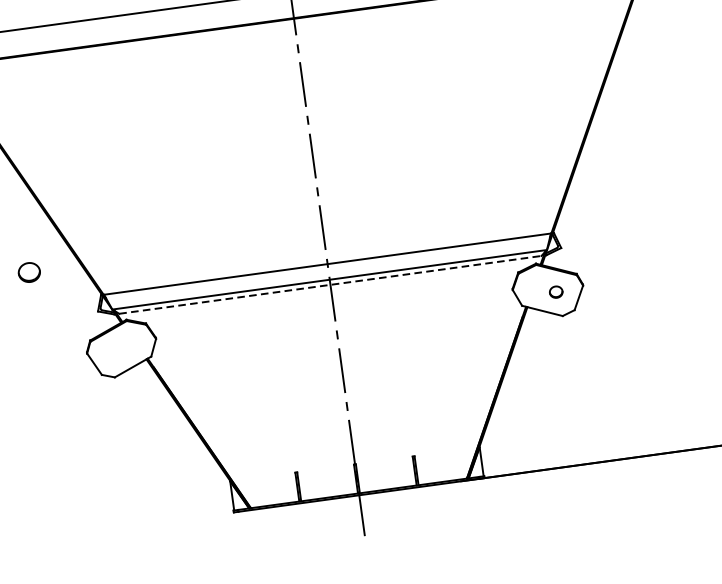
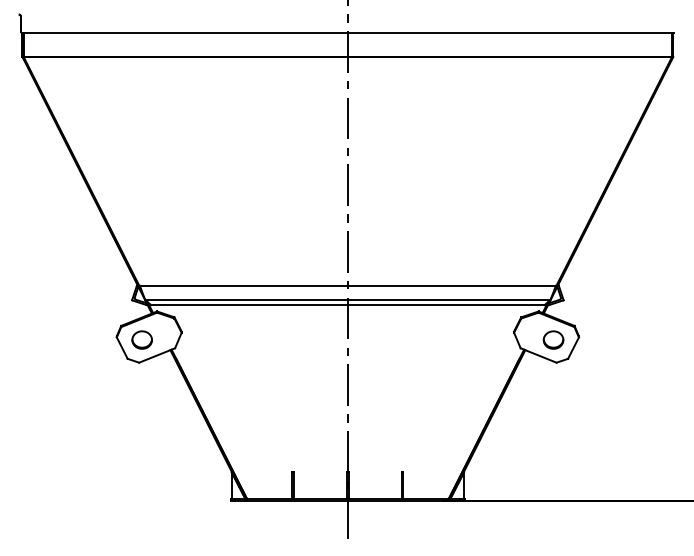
part: (28, 271) -> (141, 339), moved
line: (330, 285) -> (347, 305), dashed -> solid
part: (556, 291) -> (553, 339), size x1.67

